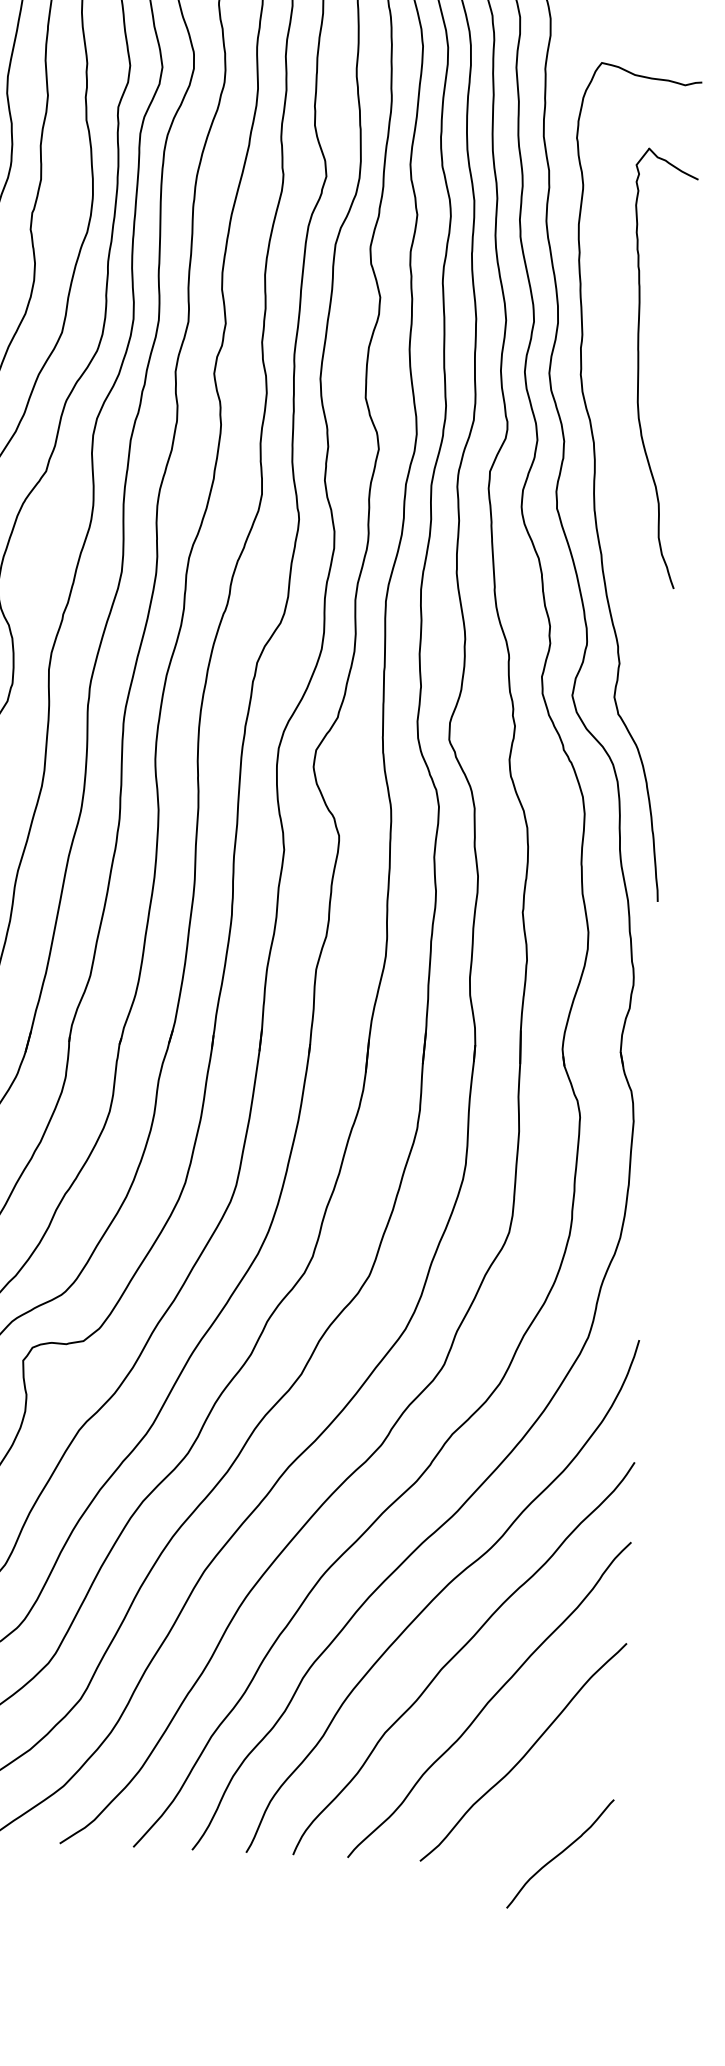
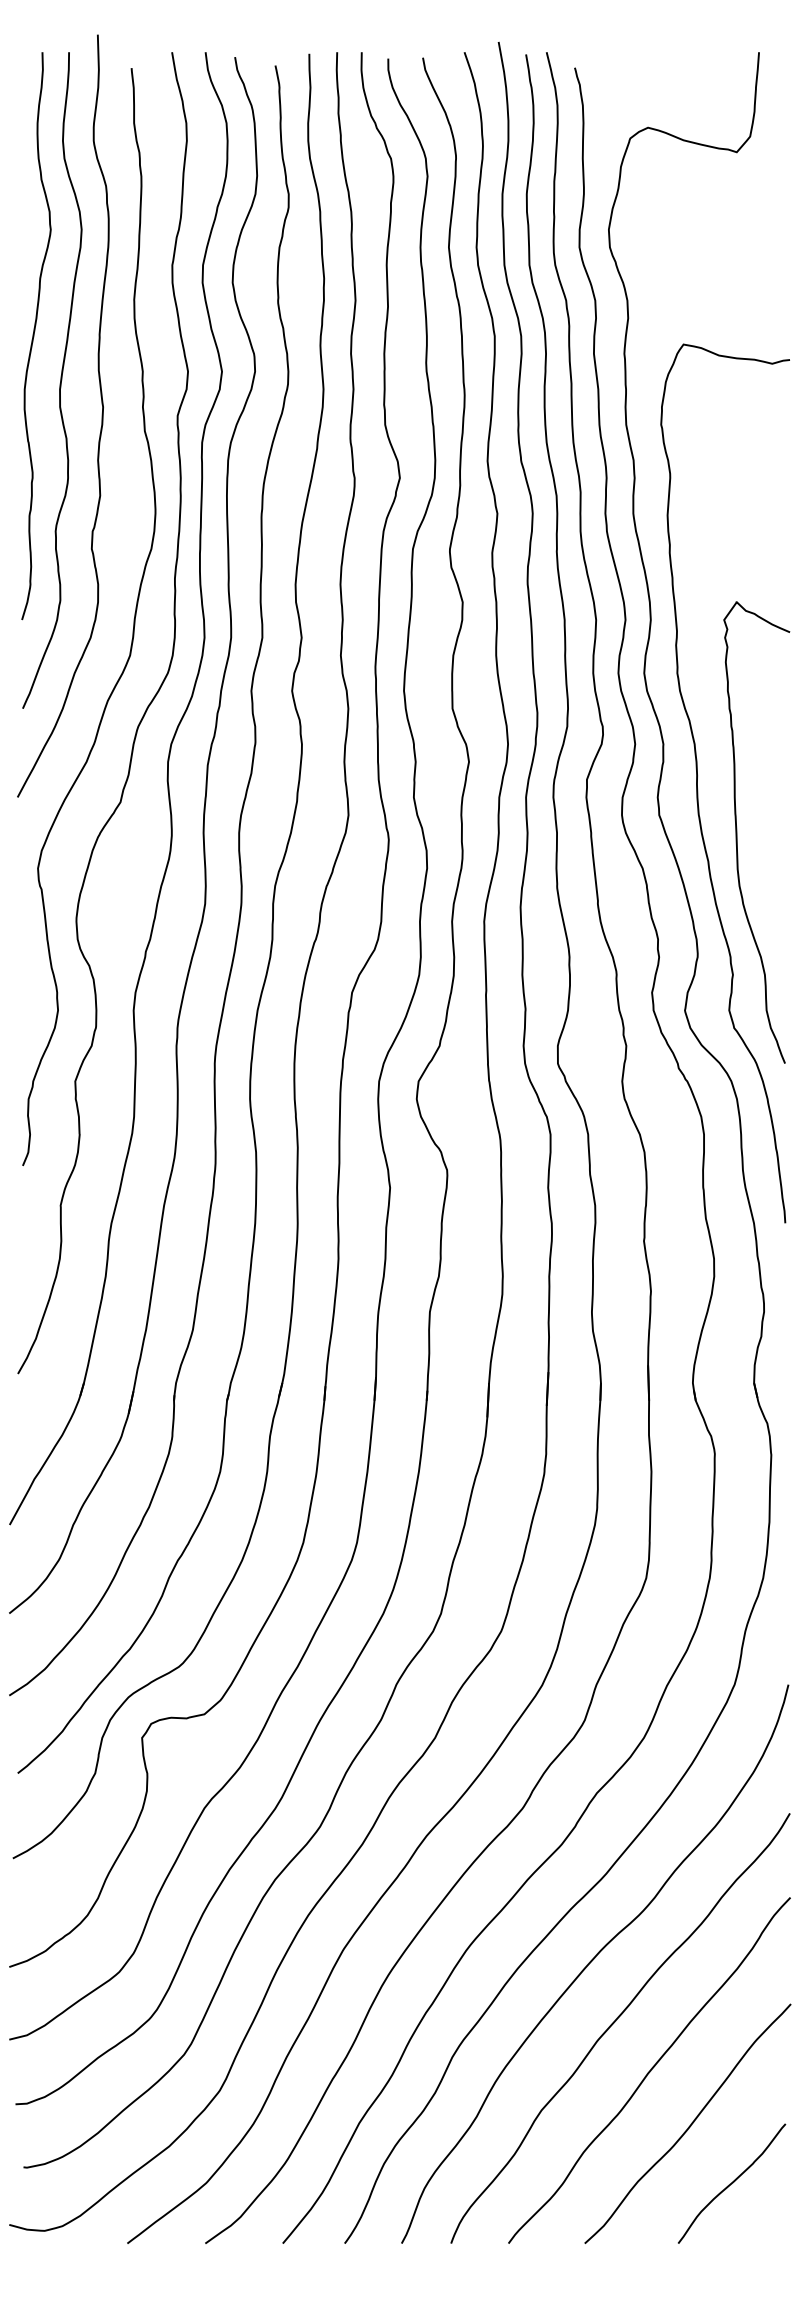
curve: (639, 367) -> (737, 832), moved
curve: (559, 1853) -> (731, 2183), moved

